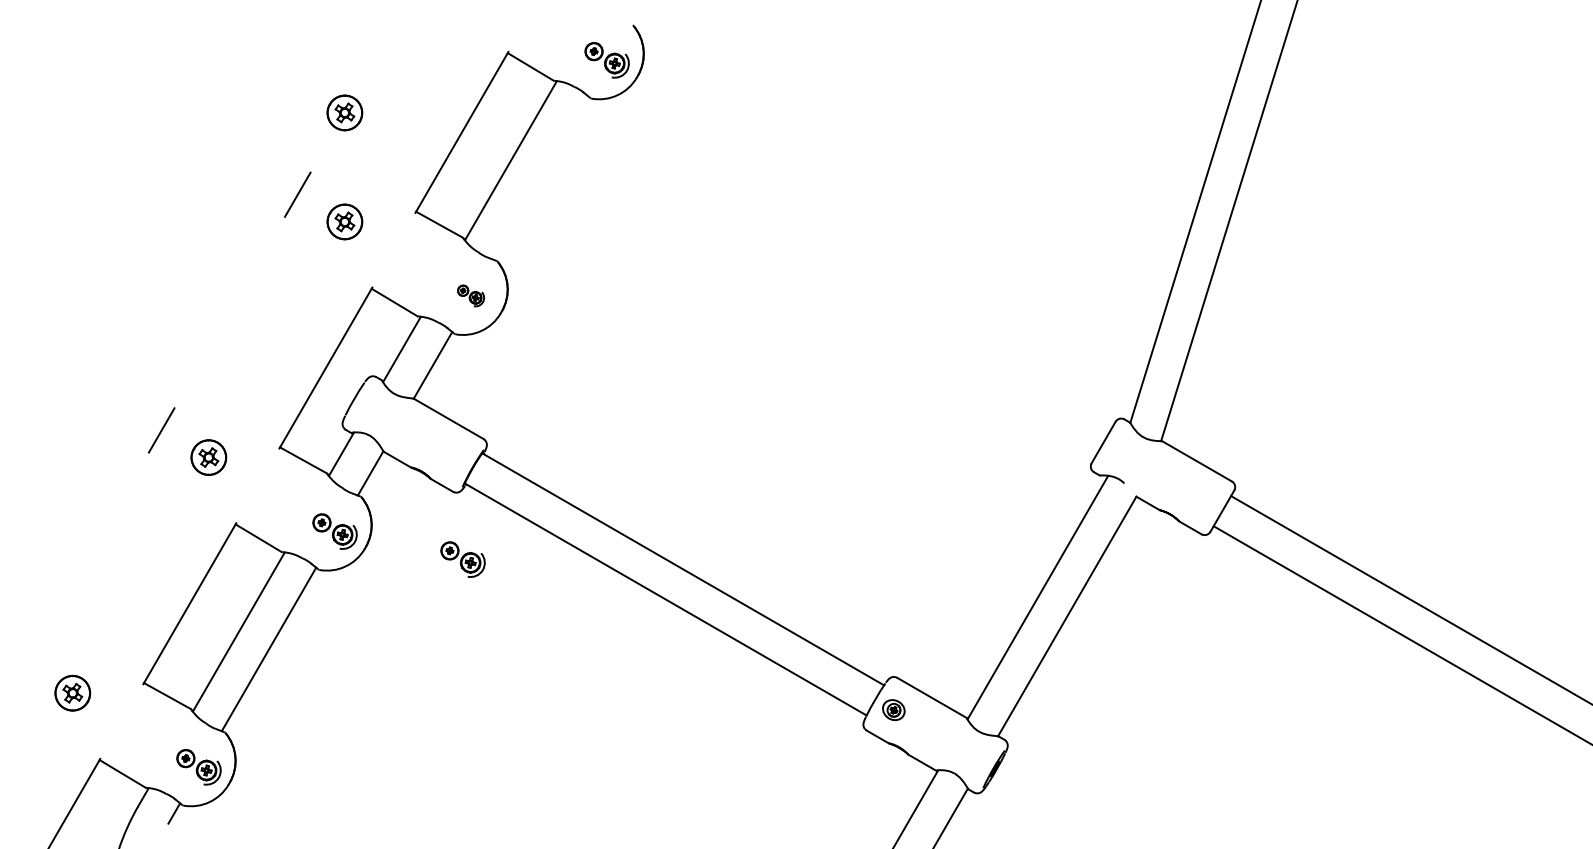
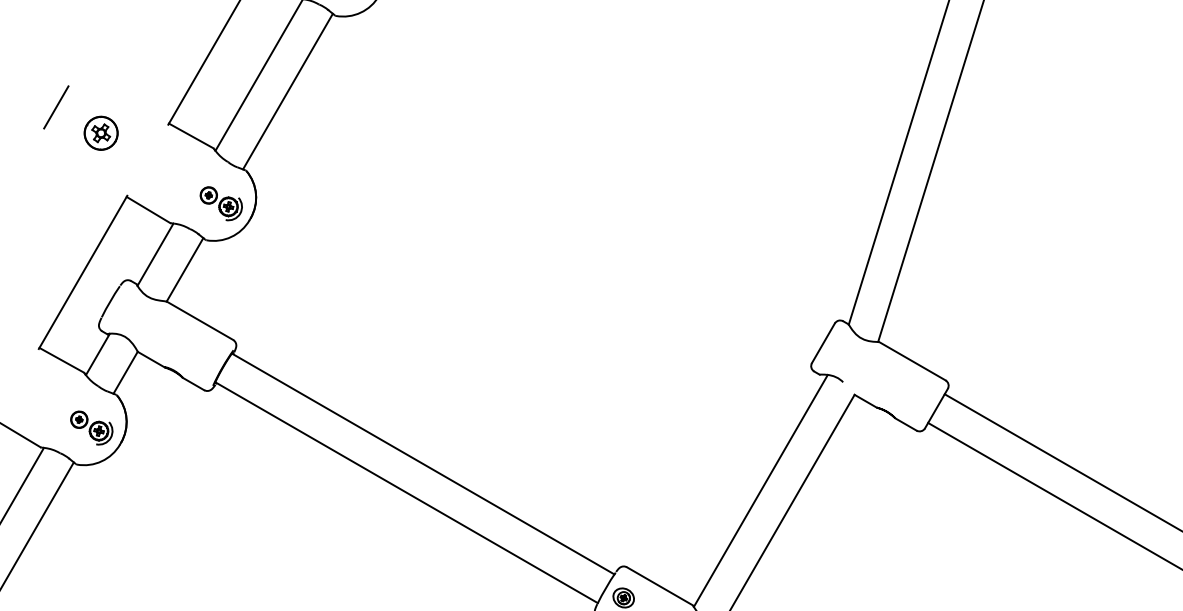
part: (344, 112) -> (100, 29), removed
line: (540, 177) -> (287, 90), added
part: (470, 295) -> (220, 203), size x1.67
part: (462, 559) -> (213, 454), removed

